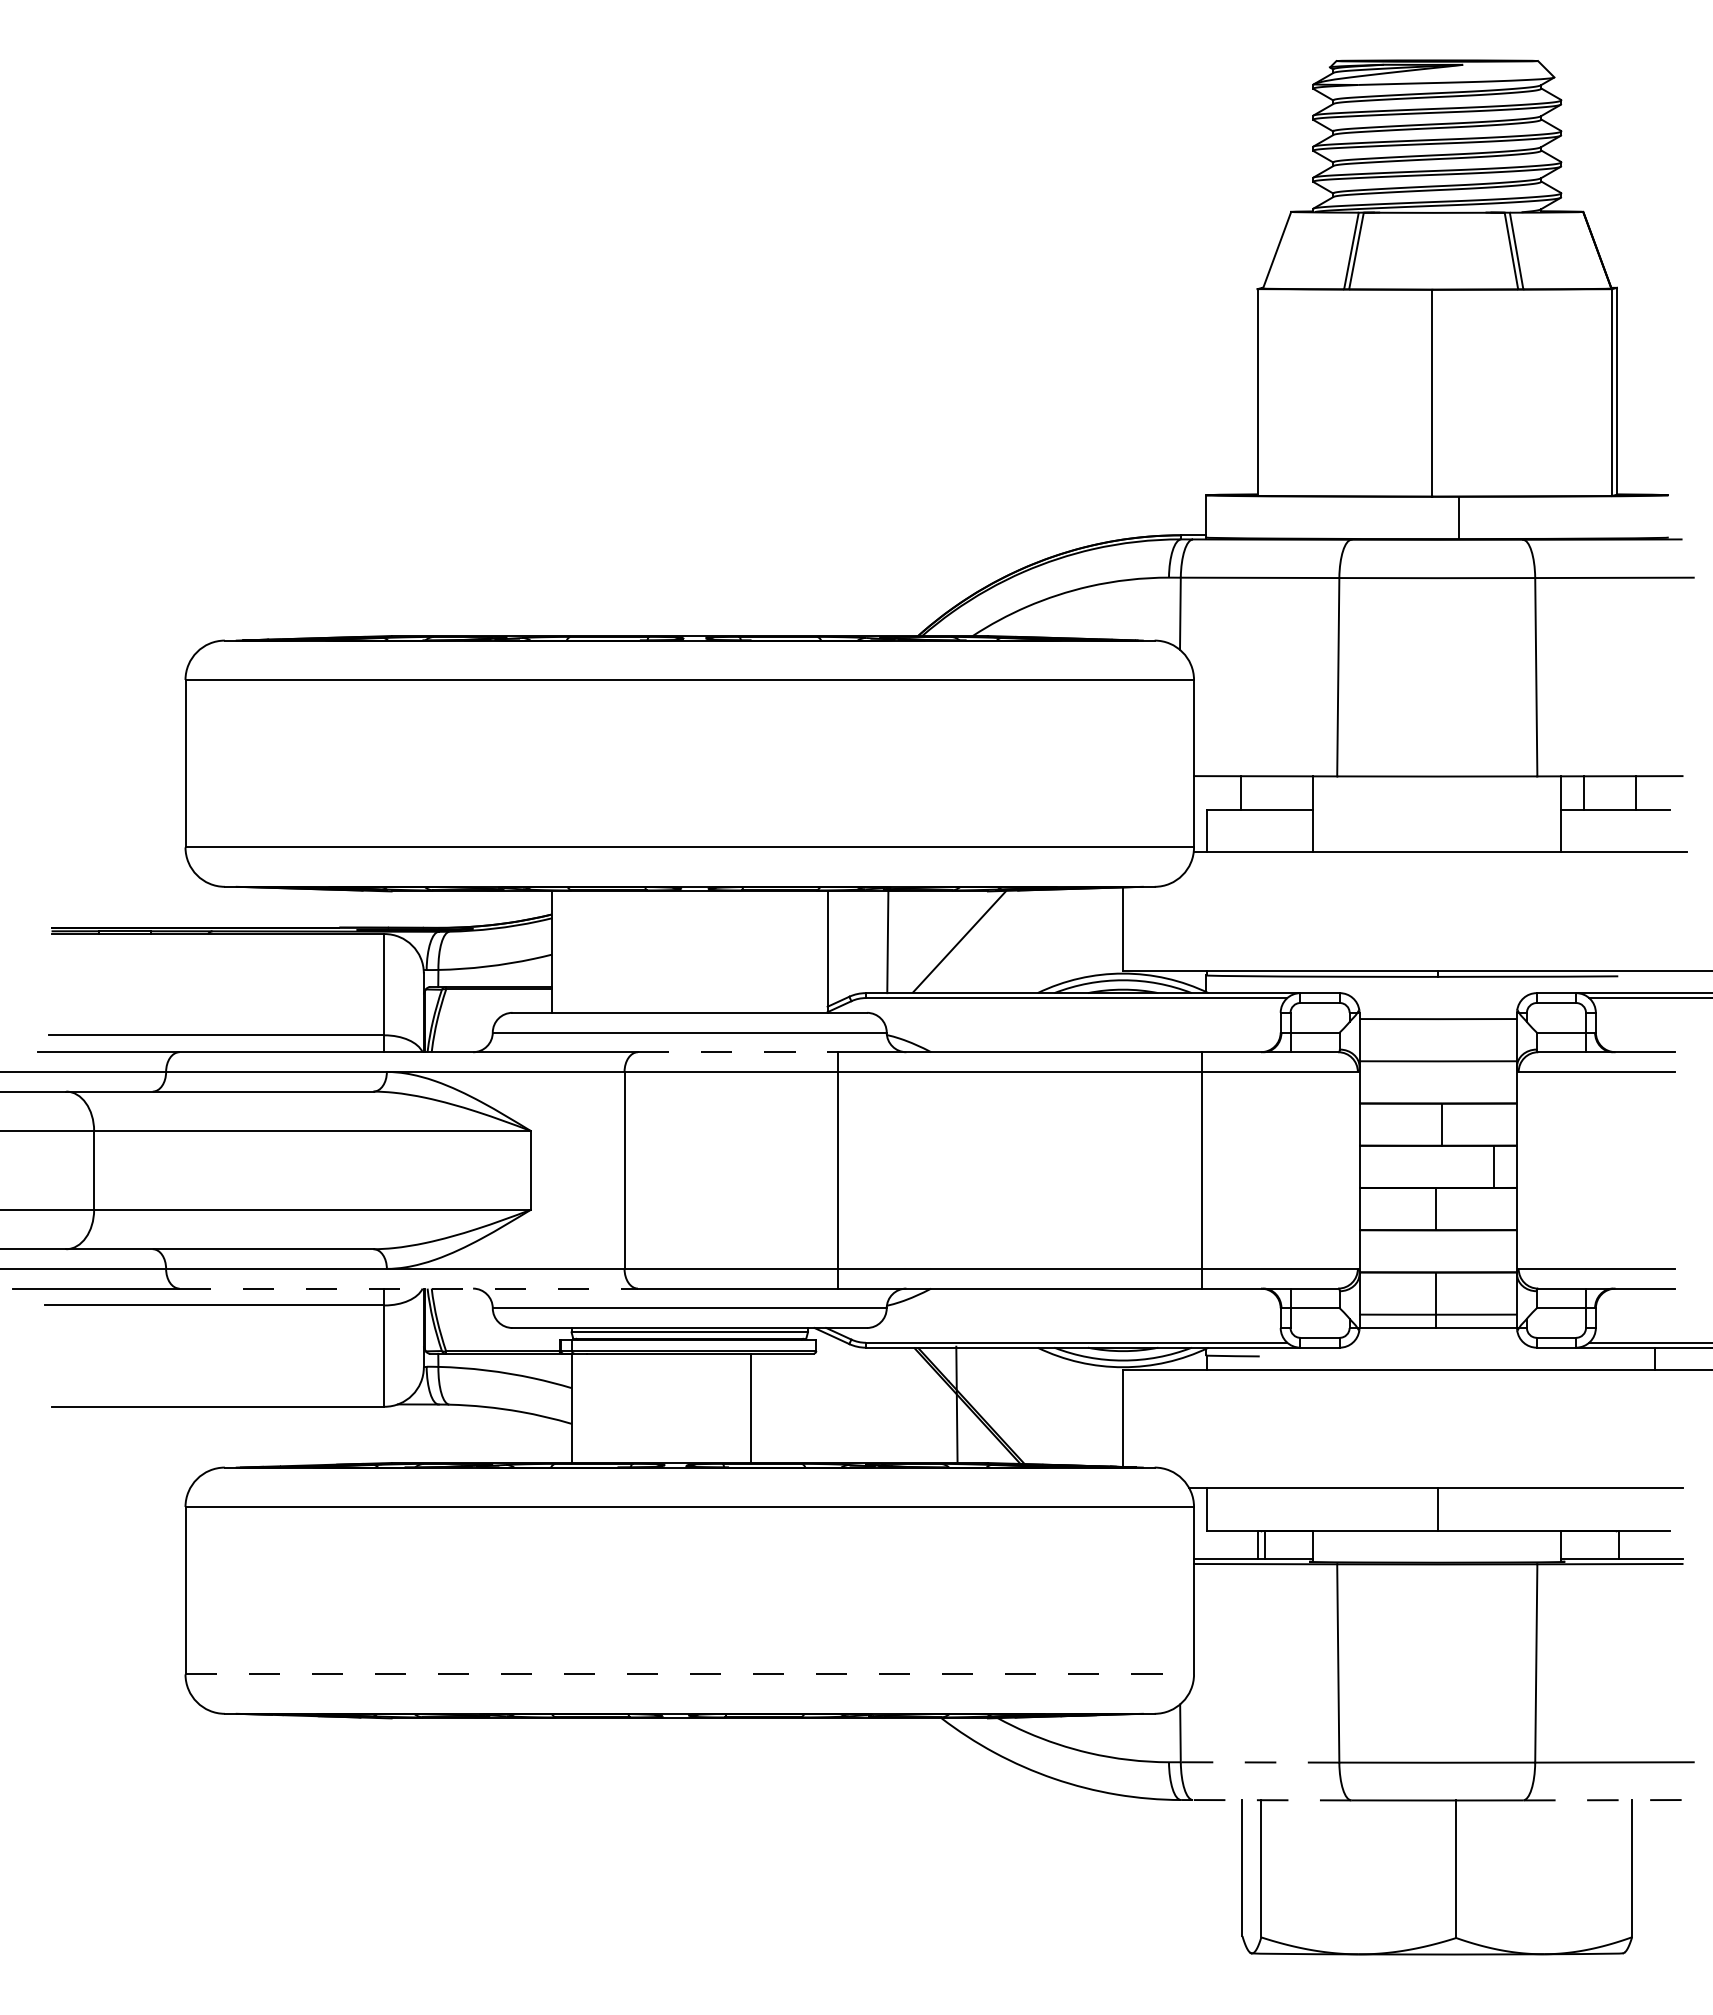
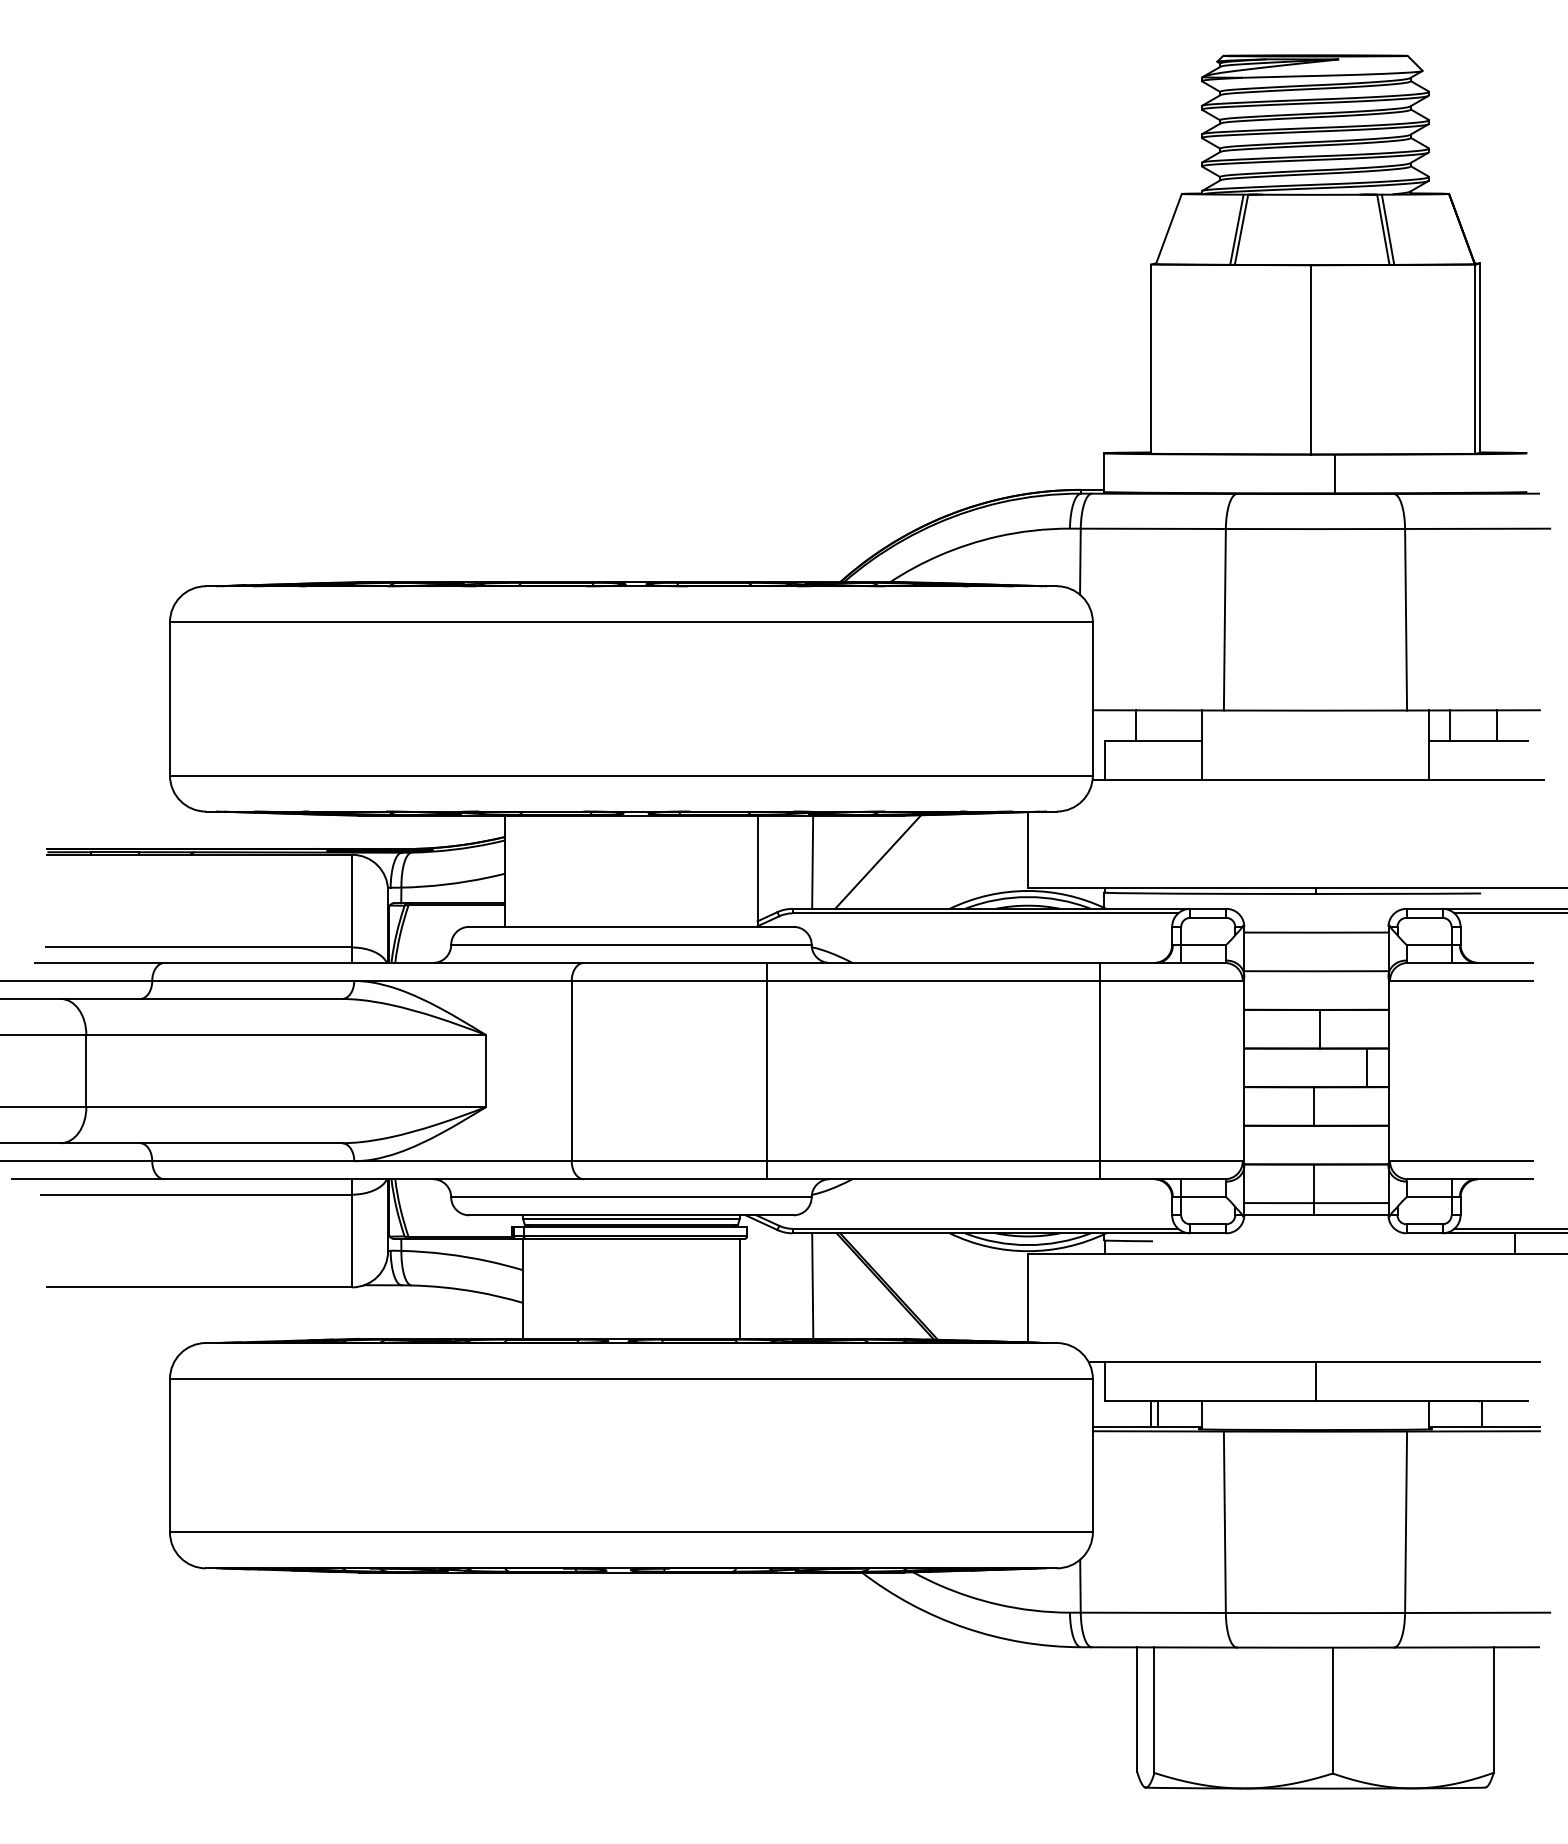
line: (738, 1052) -> (676, 963), dashed -> solid
line: (409, 1288) -> (374, 1179), dashed -> solid
line: (956, 1404) -> (812, 1286), moved
line: (750, 1408) -> (739, 1288), moved
line: (690, 1674) -> (632, 1532), dashed -> solid
line: (1259, 1762) -> (1152, 1612), dashed -> solid
line: (1271, 1800) -> (1163, 1647), dashed -> solid
line: (1601, 1800) -> (1465, 1647), dashed -> solid

